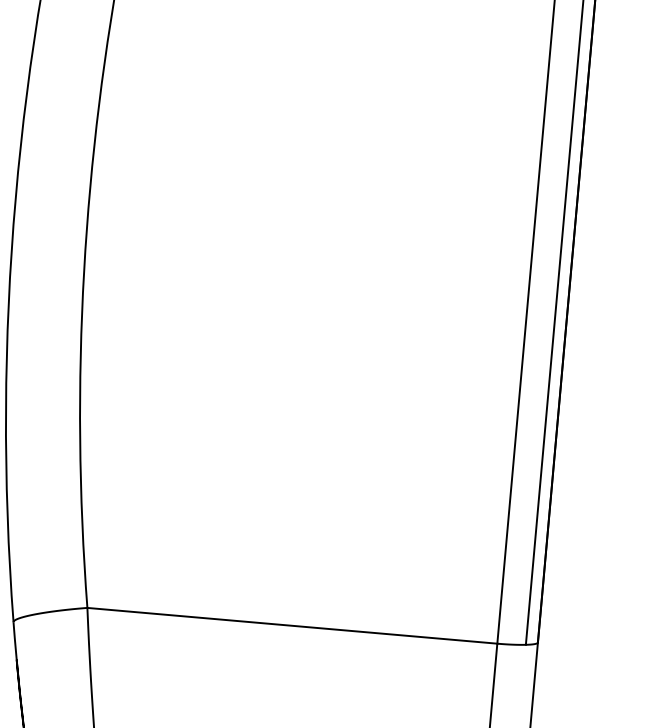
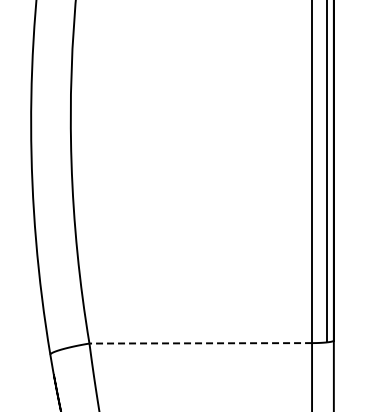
line: (291, 626) -> (200, 343), solid -> dashed

